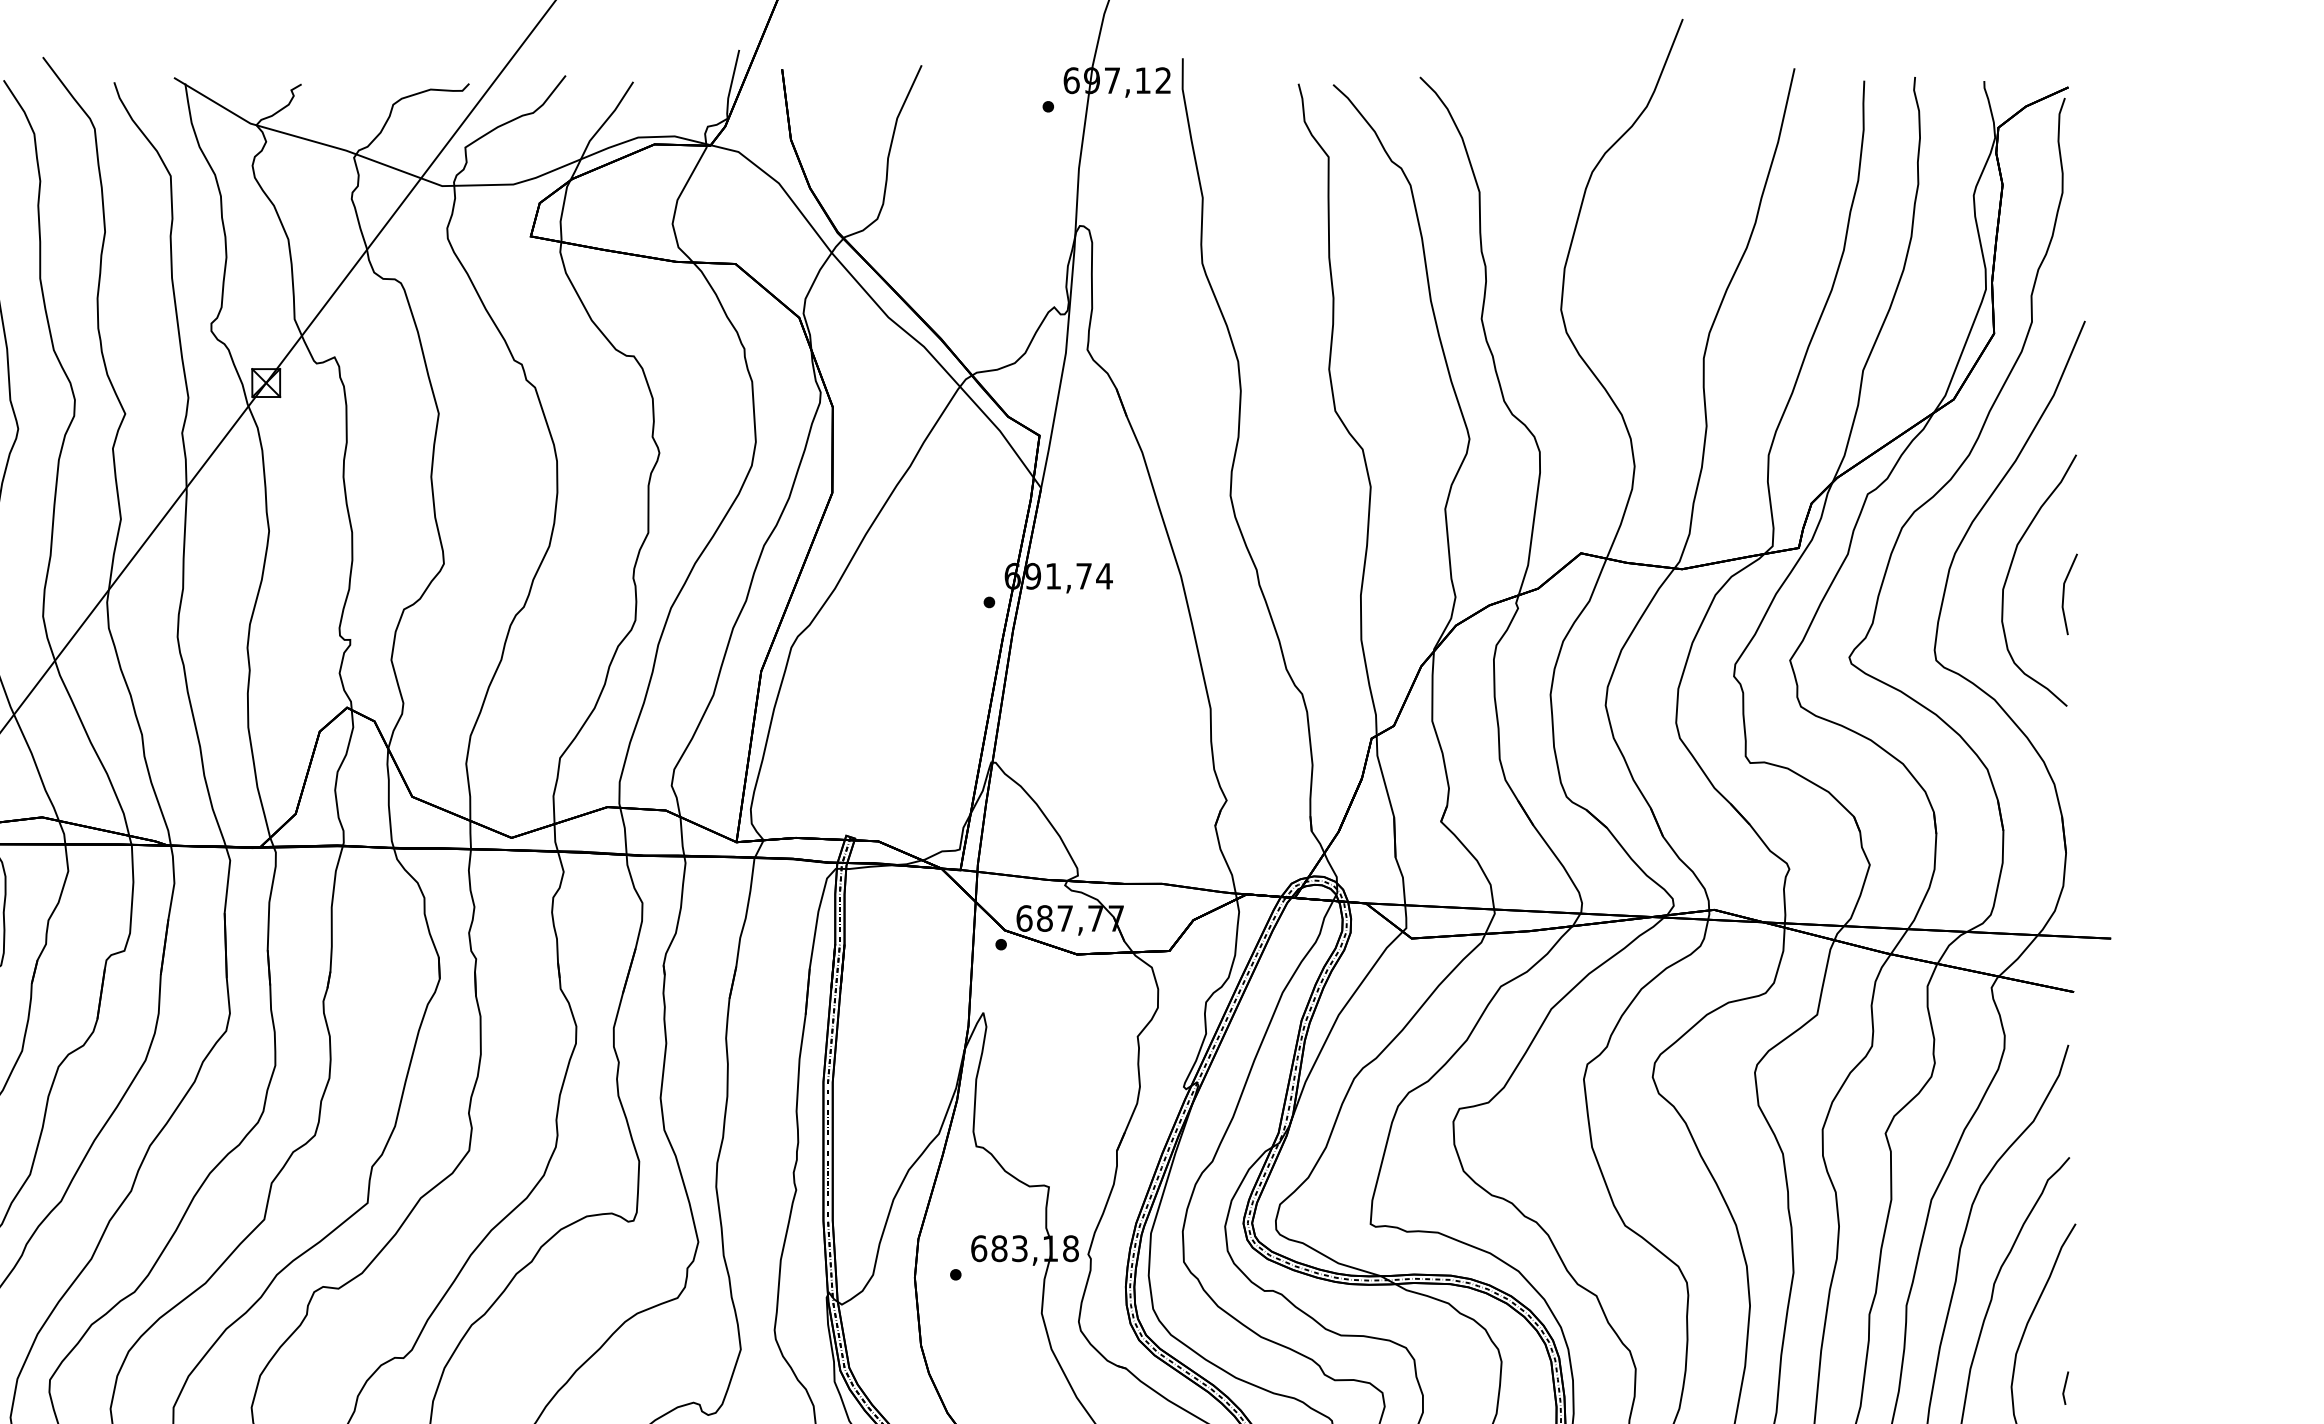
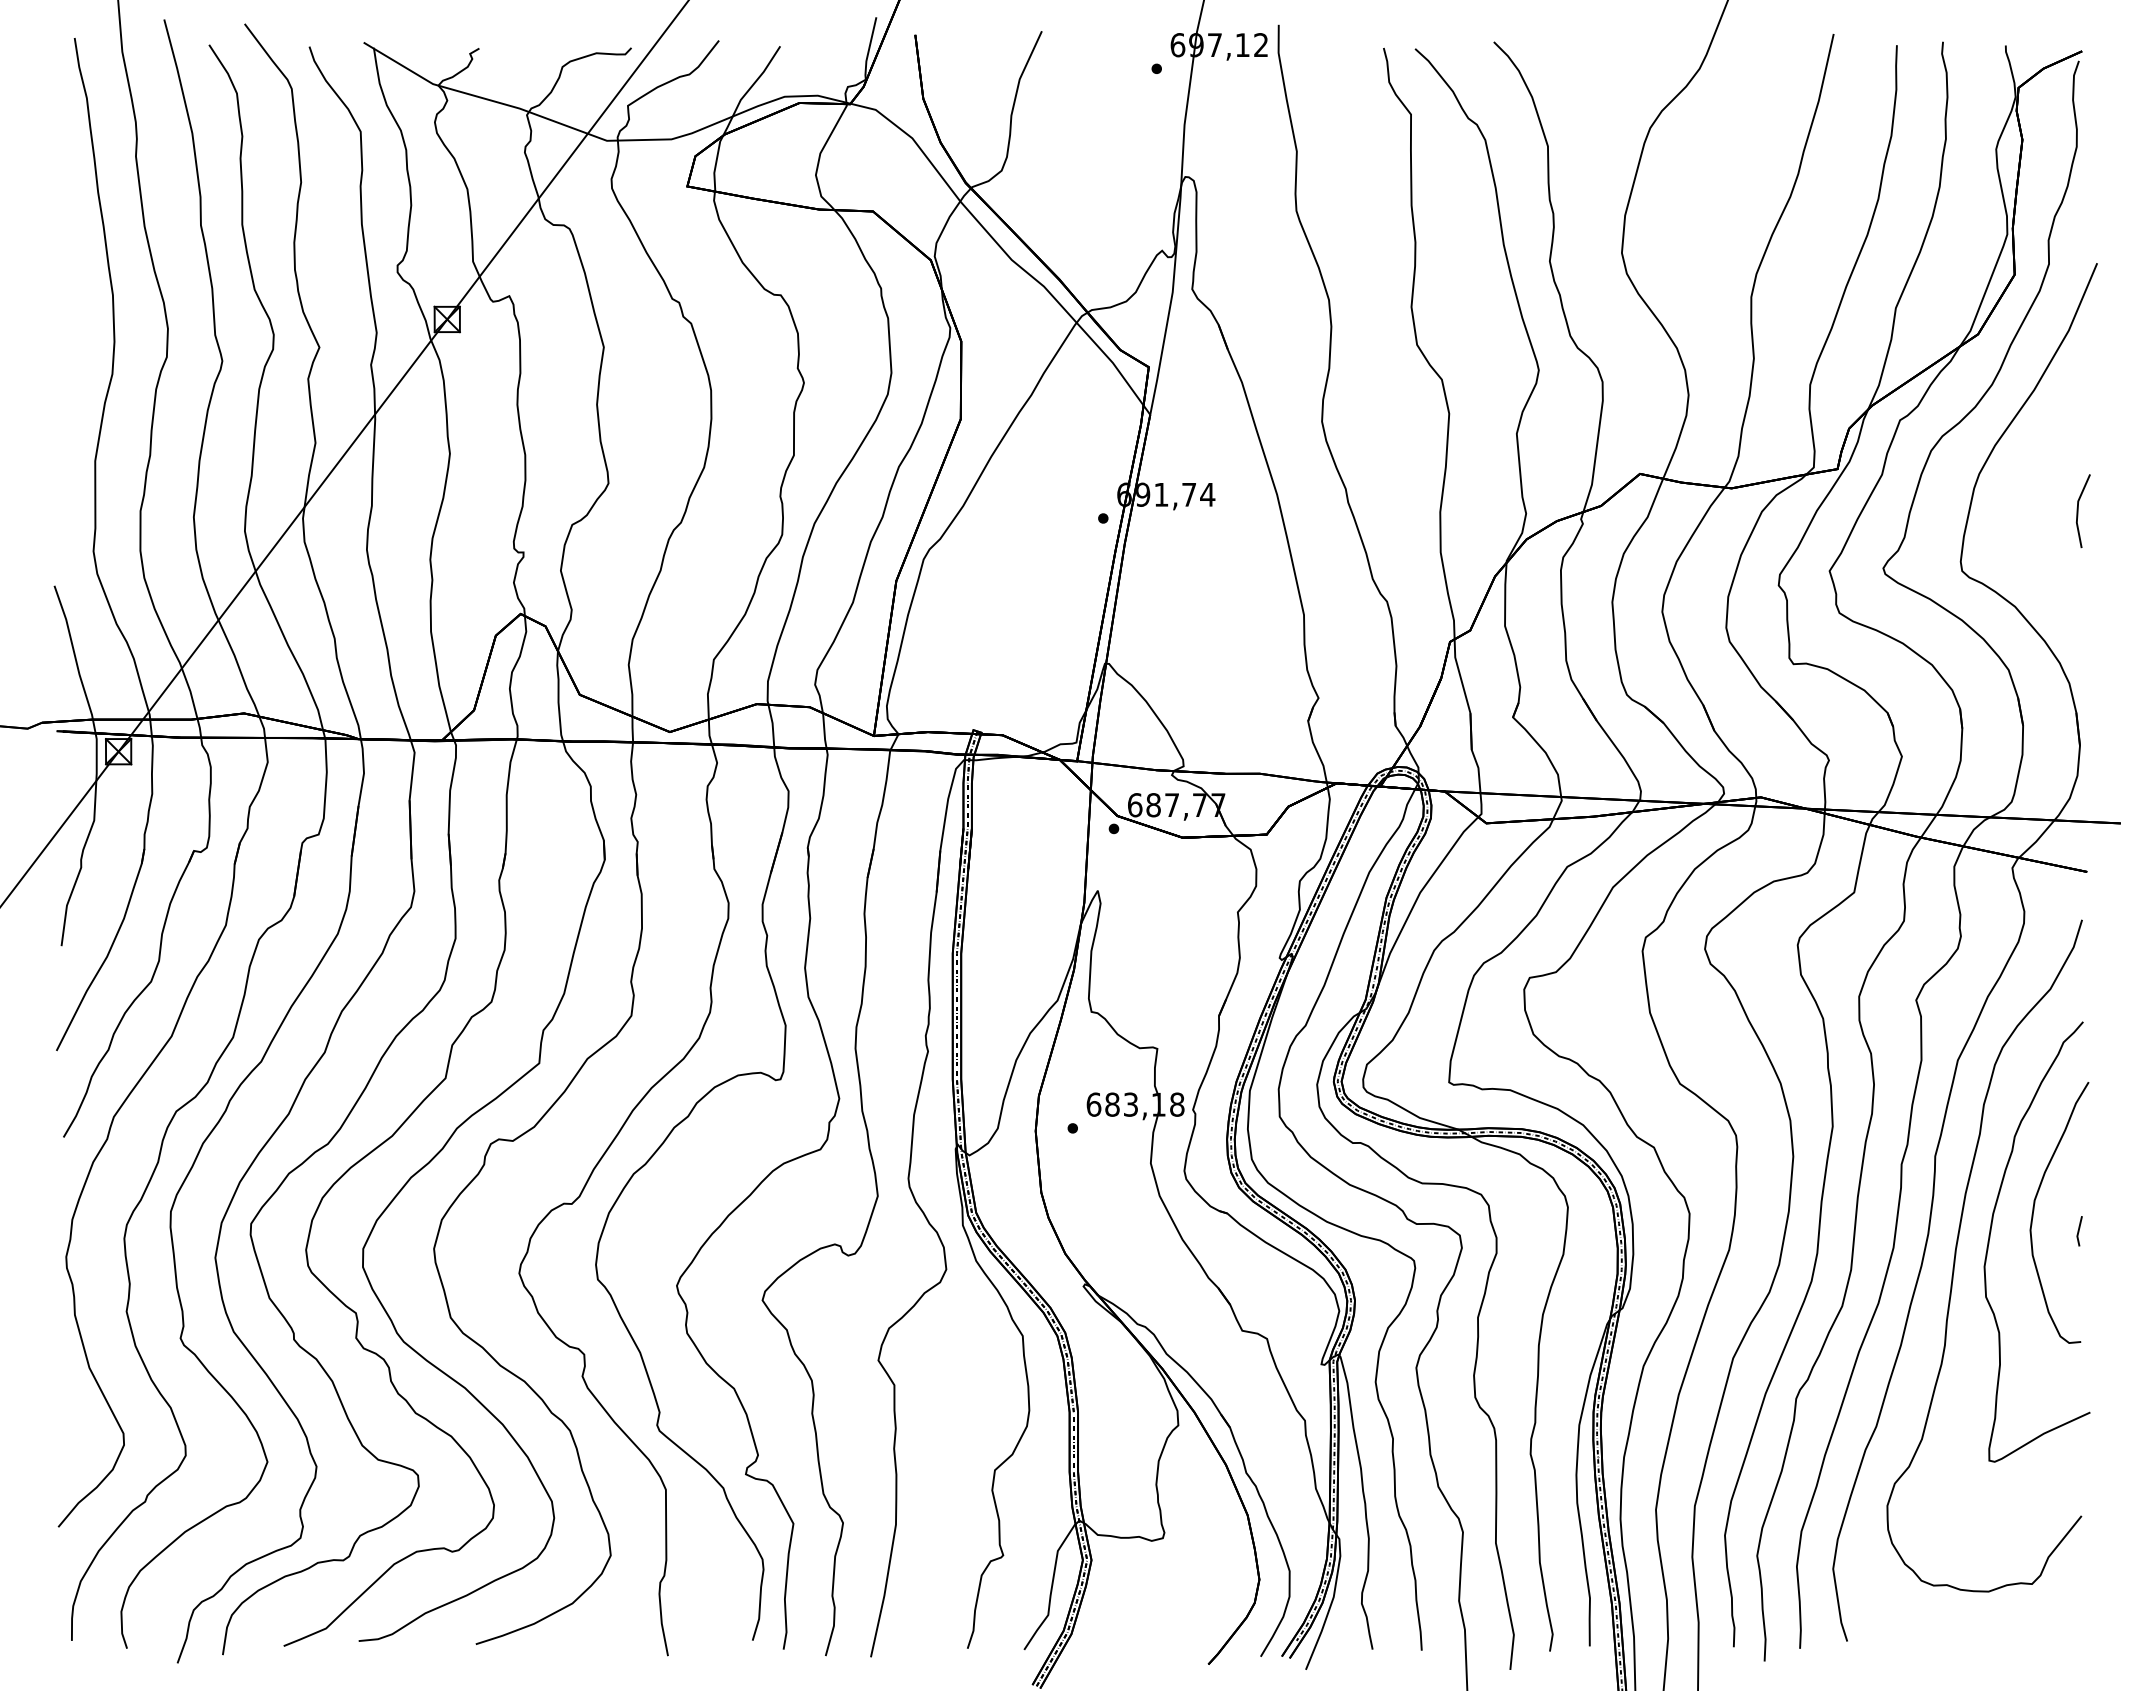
curve: (2009, 574) -> (2028, 493), removed

